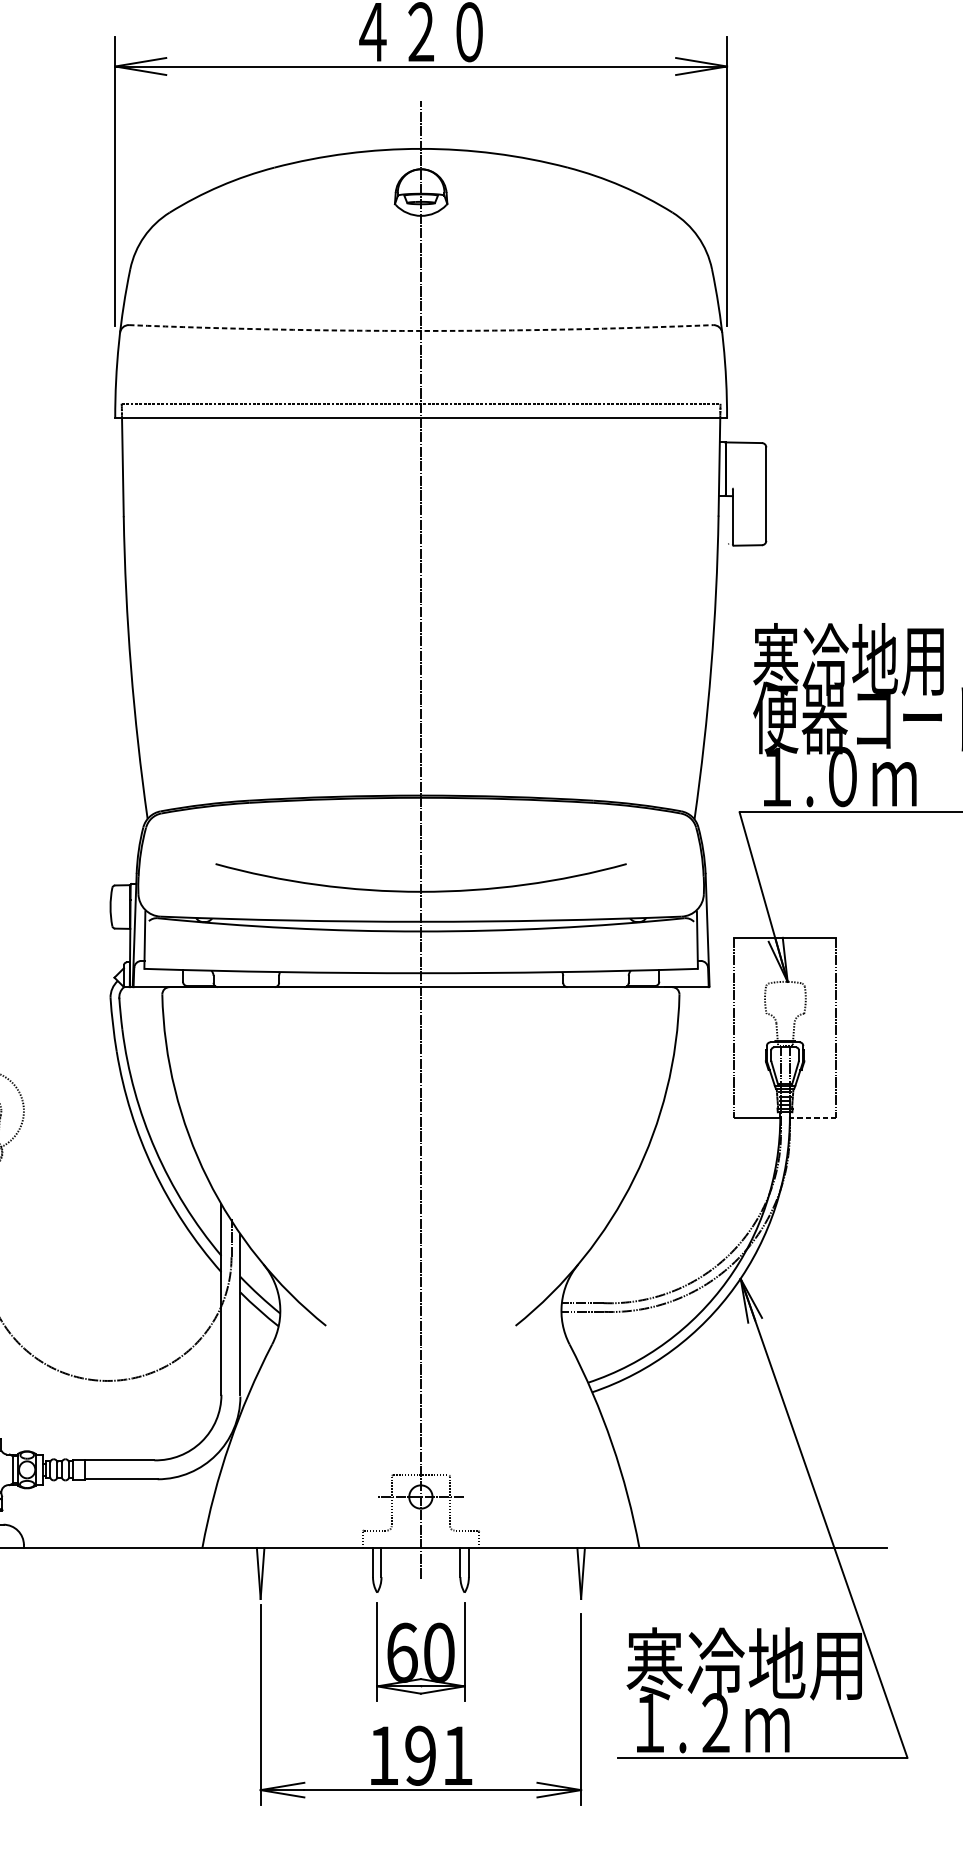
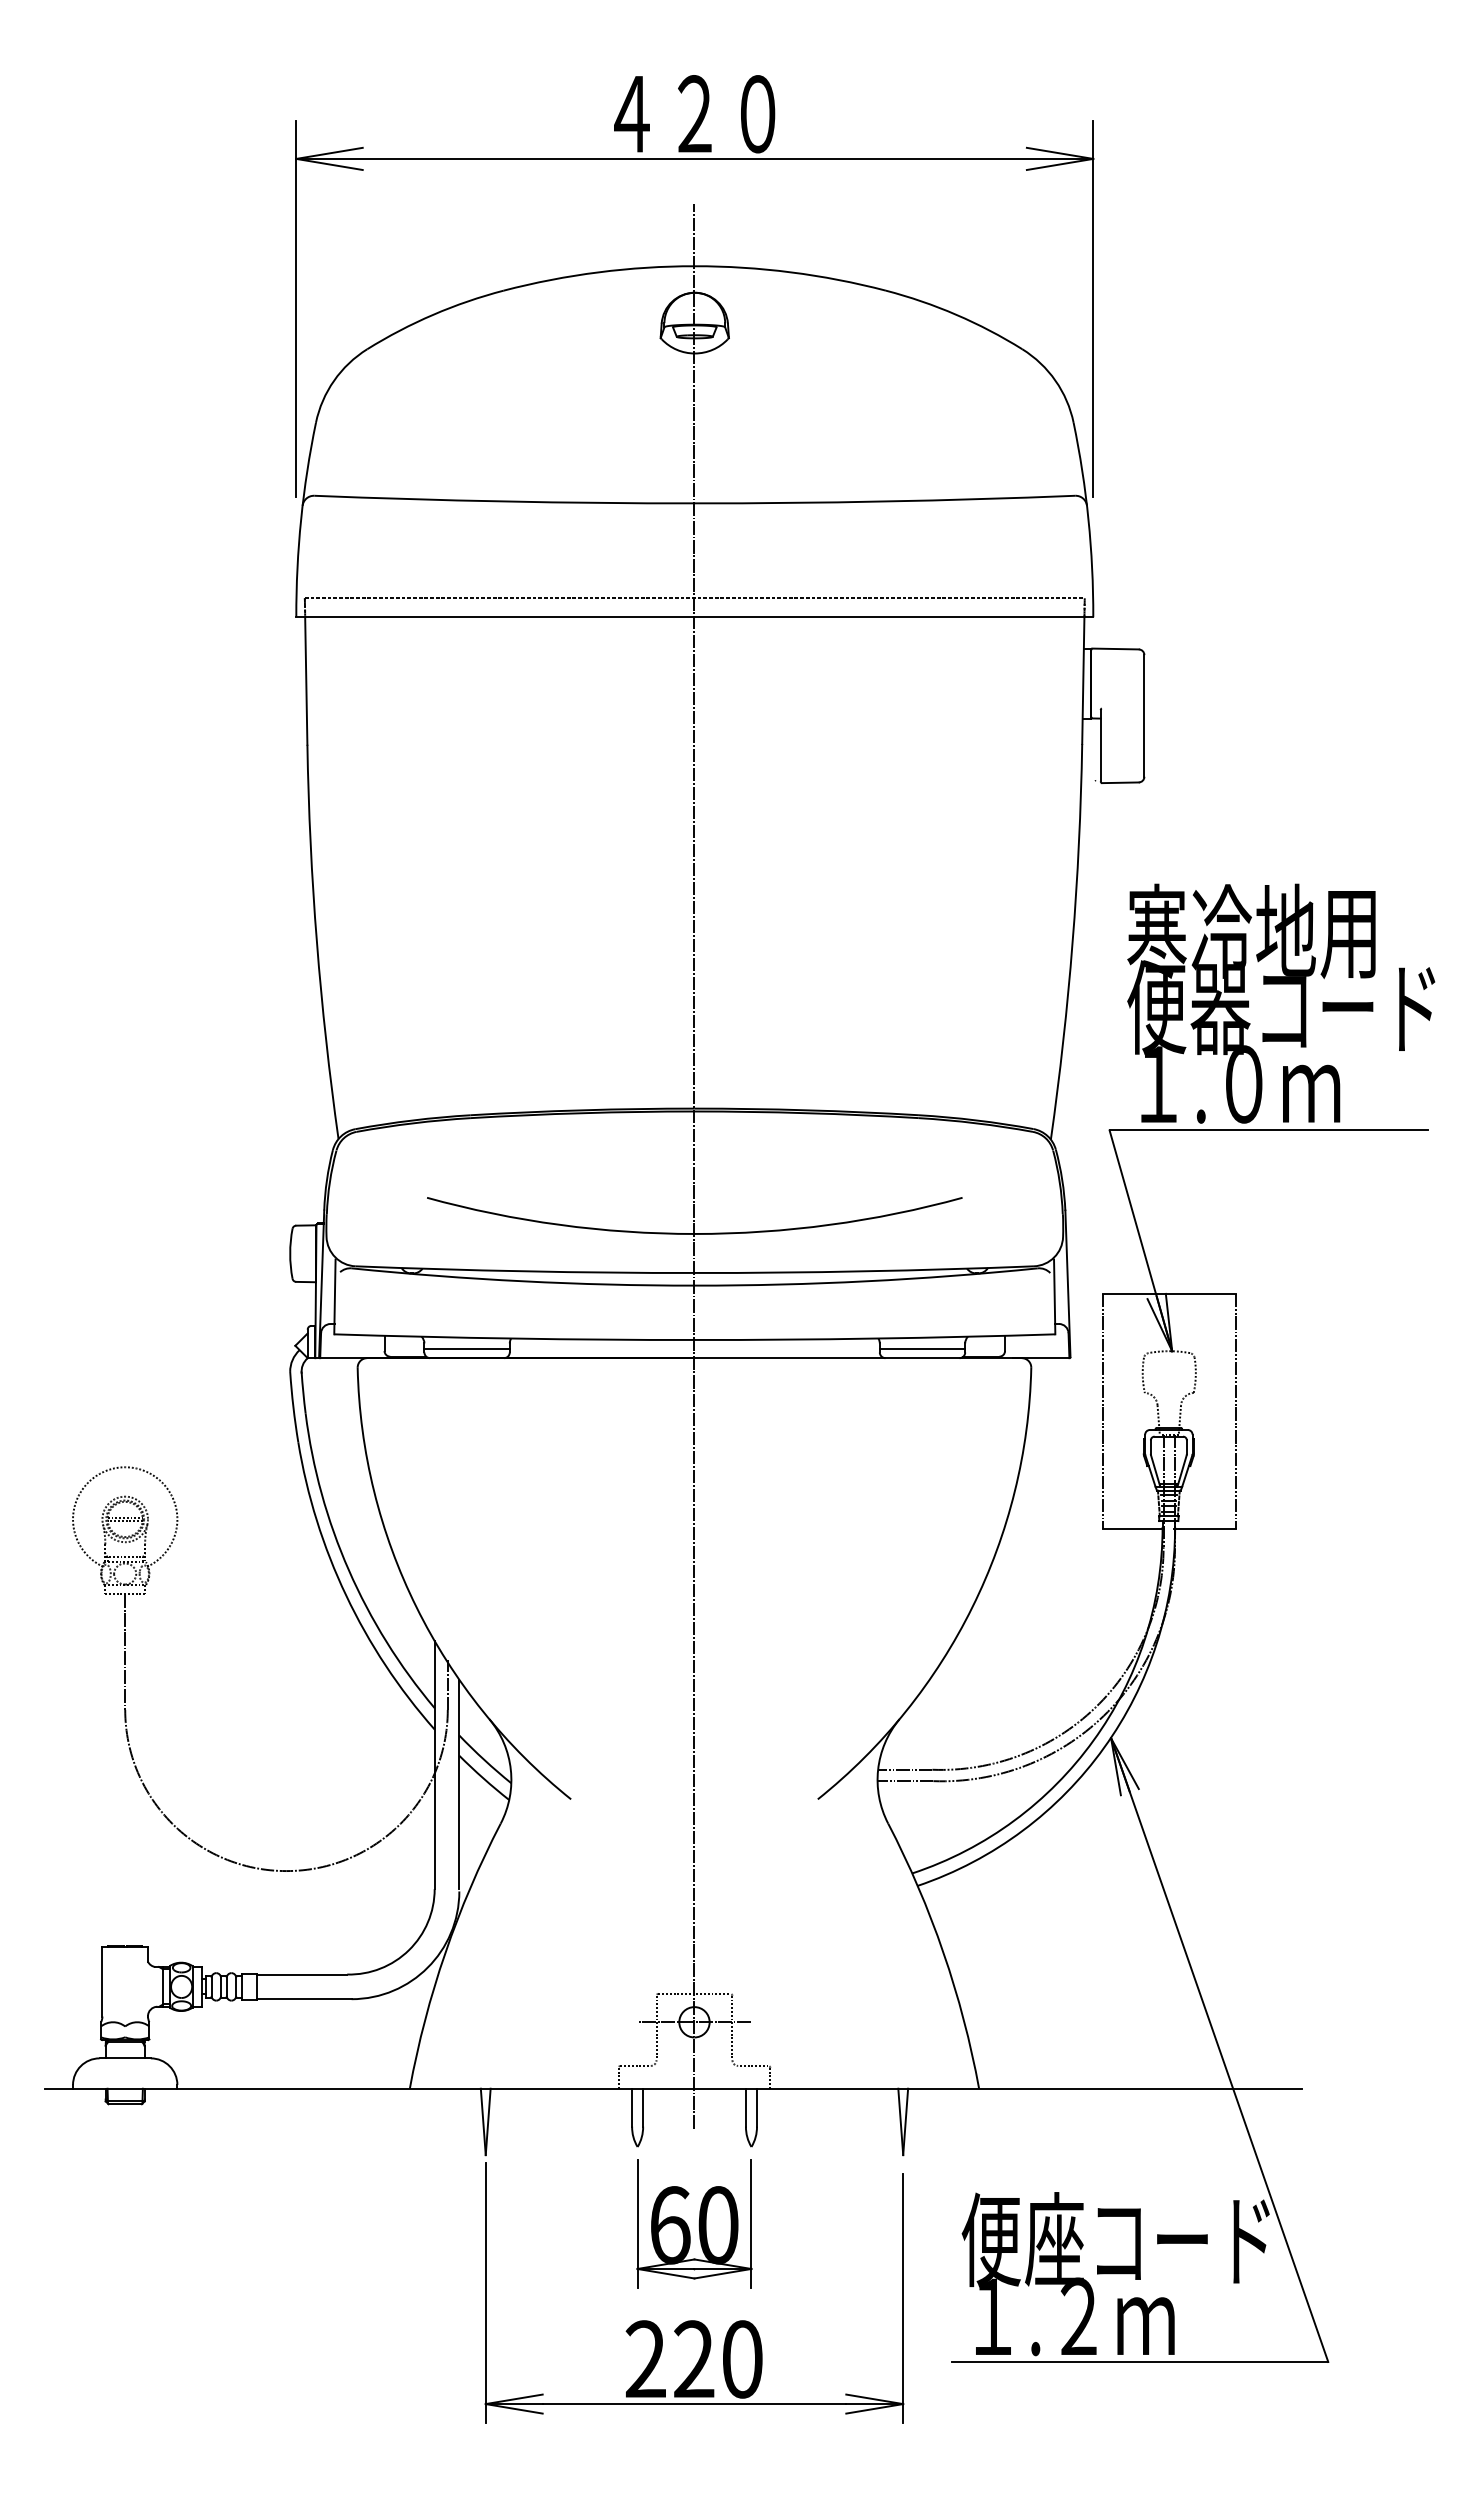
arc: (420, 331) -> (694, 503), dashed -> solid
line: (245, 979) -> (466, 1348), added
line: (595, 979) -> (922, 1348), added
line: (812, 1117) -> (1204, 1528), dashed -> solid
text: (744, 1663) -> (1115, 2239), 寒冷地用 -> 便座コード
text: (420, 1755) -> (693, 2359), 191 -> 220

